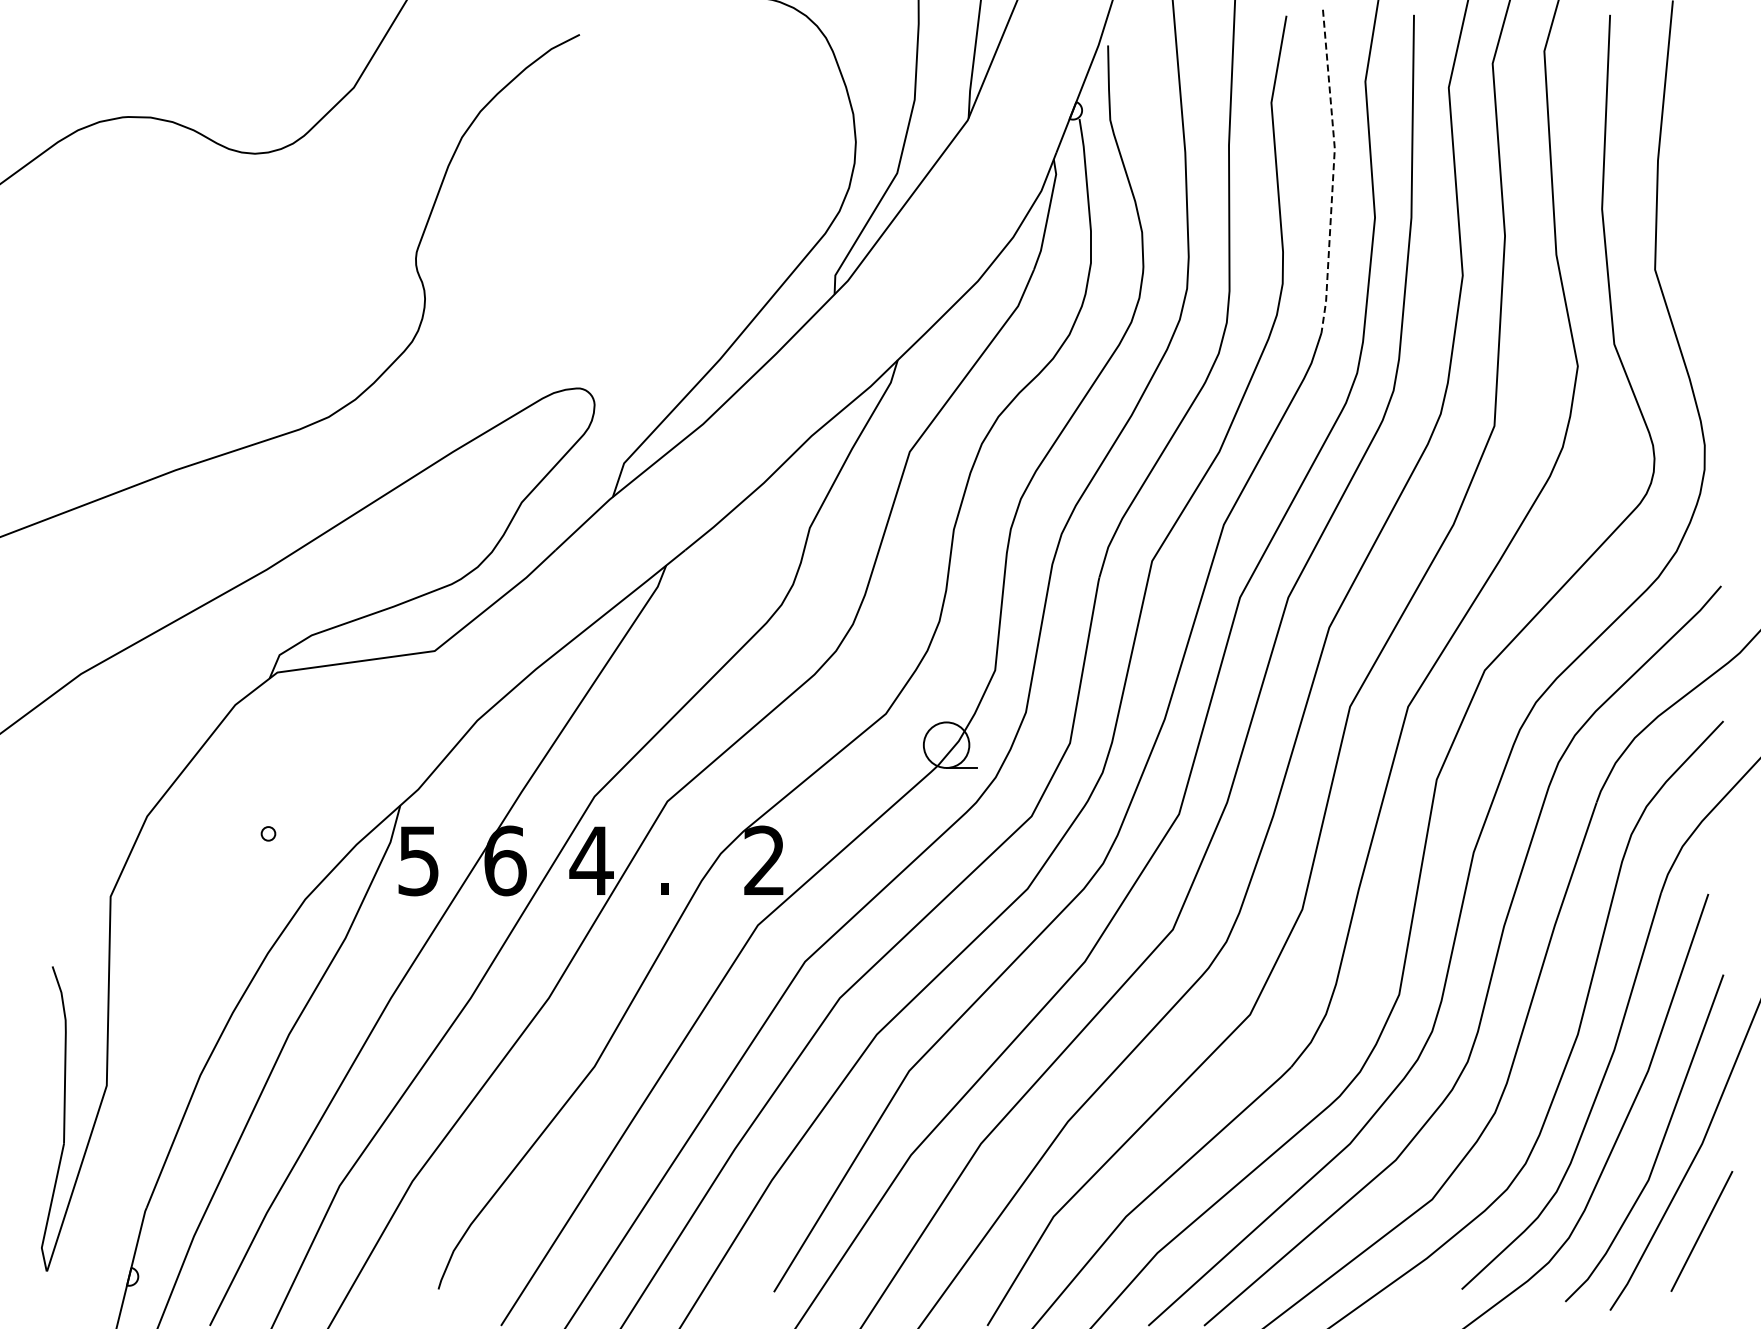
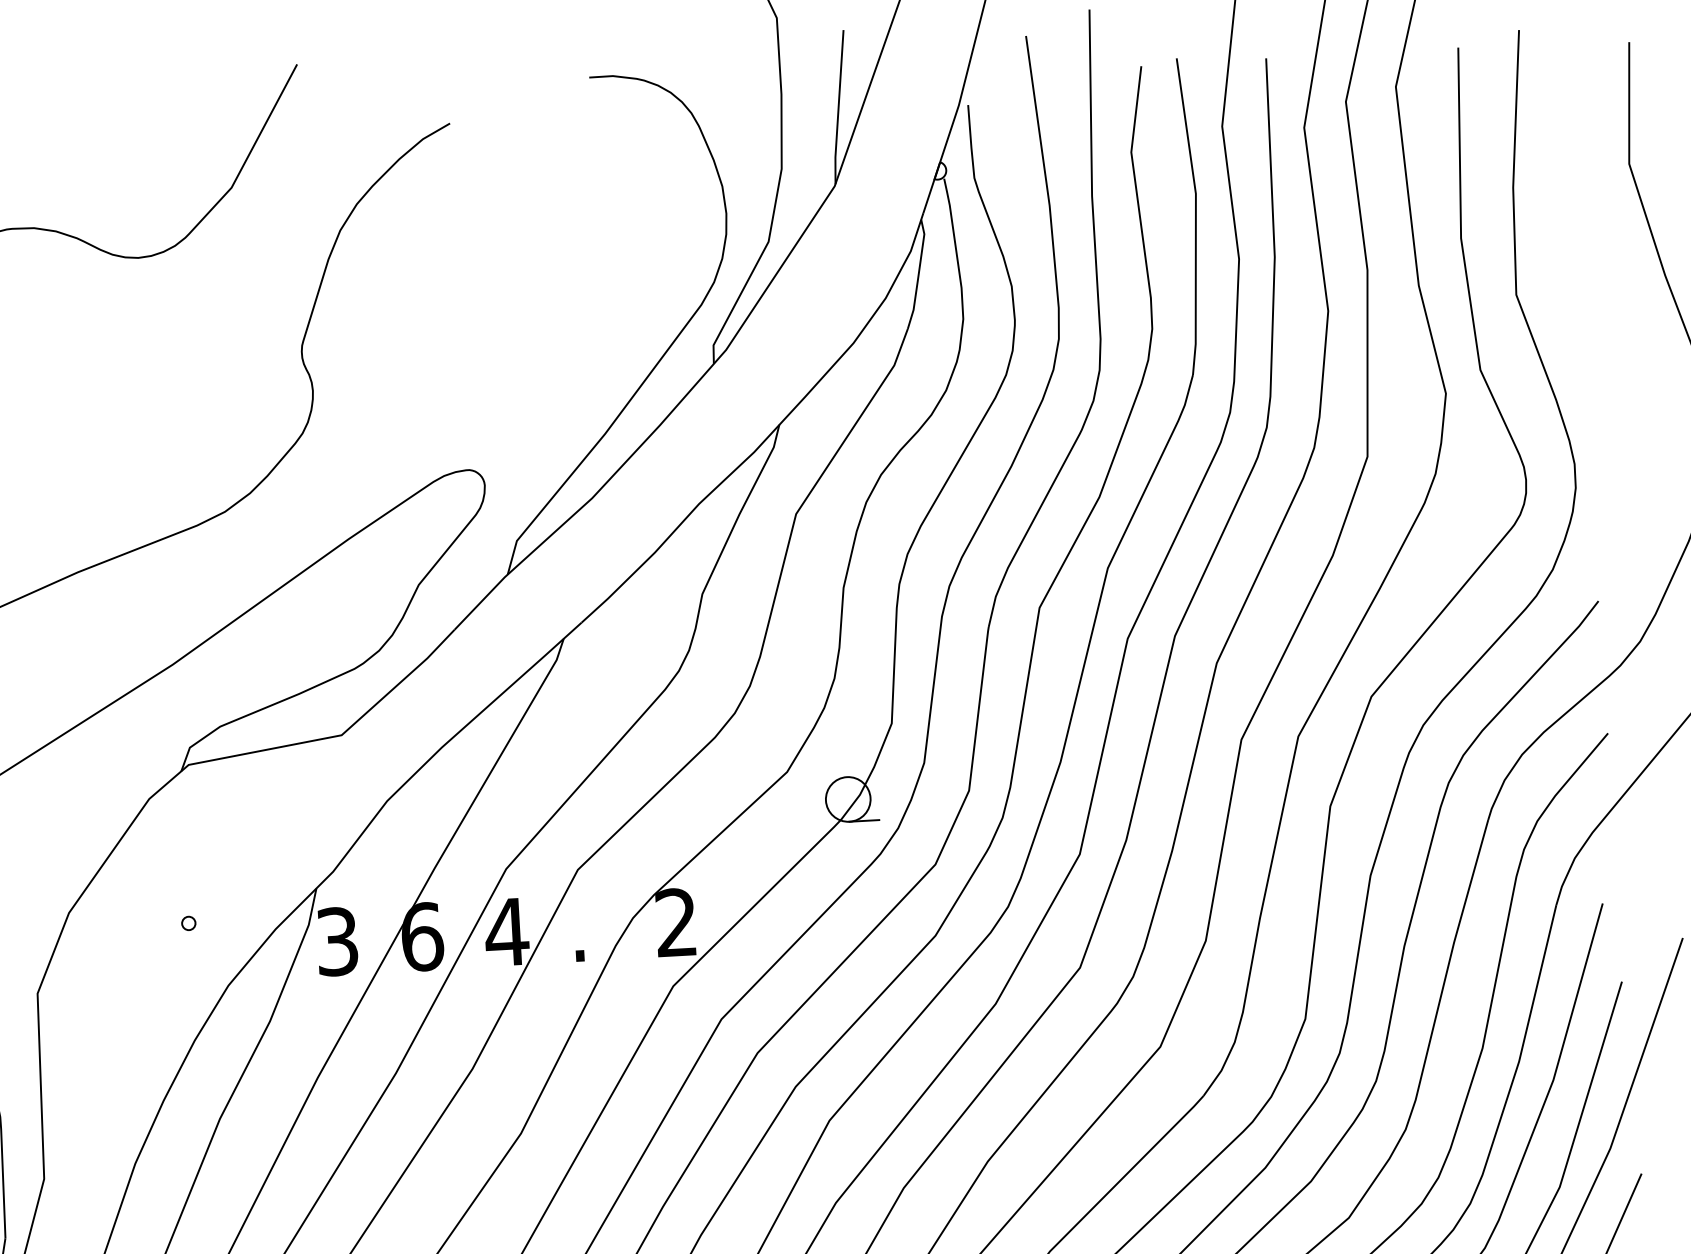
line: (1333, 171) -> (1195, 216), dashed -> solid
text: (418, 860) -> (337, 941), 5 -> 3

